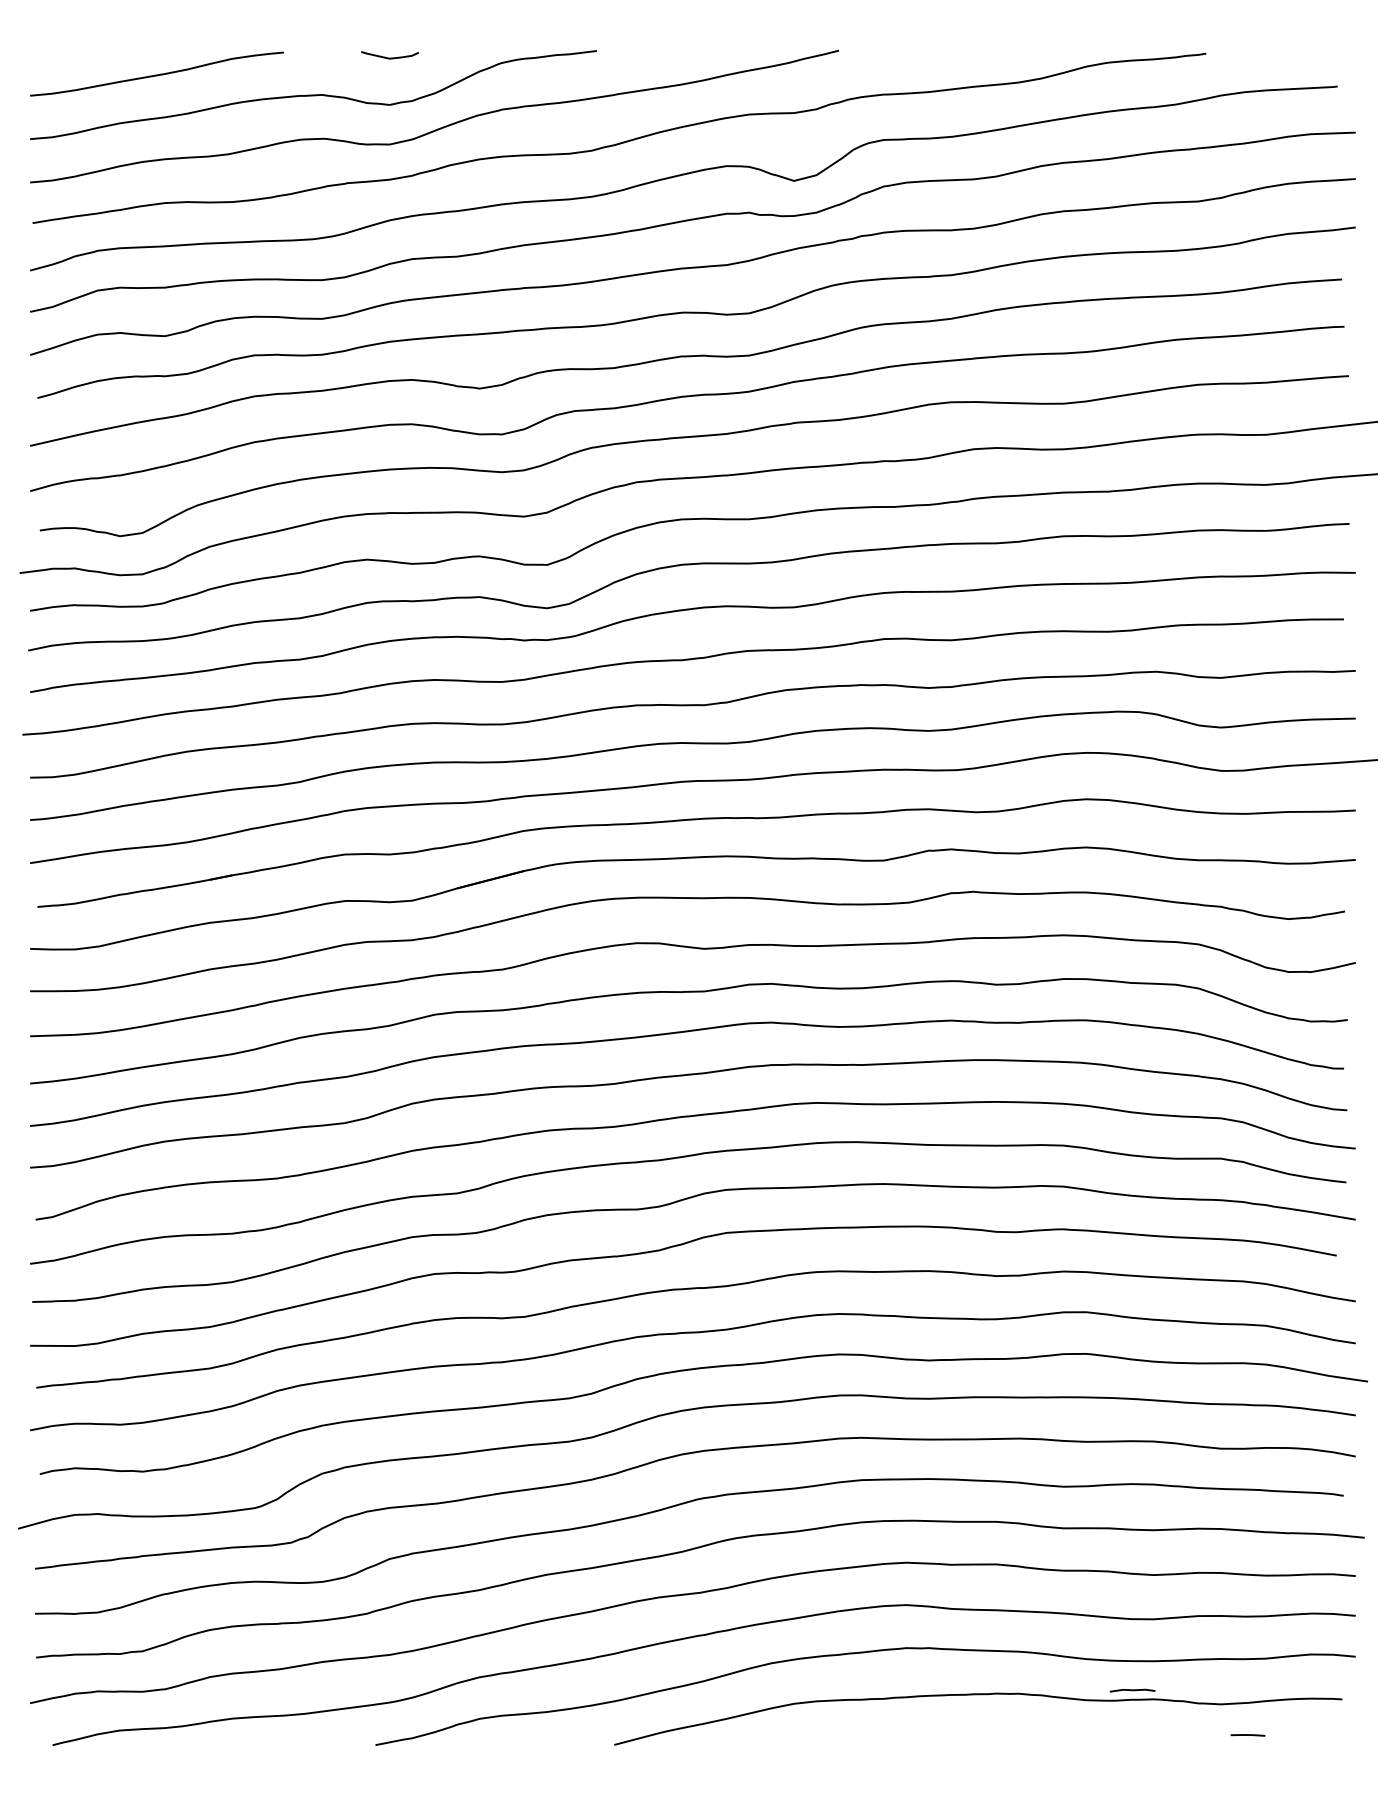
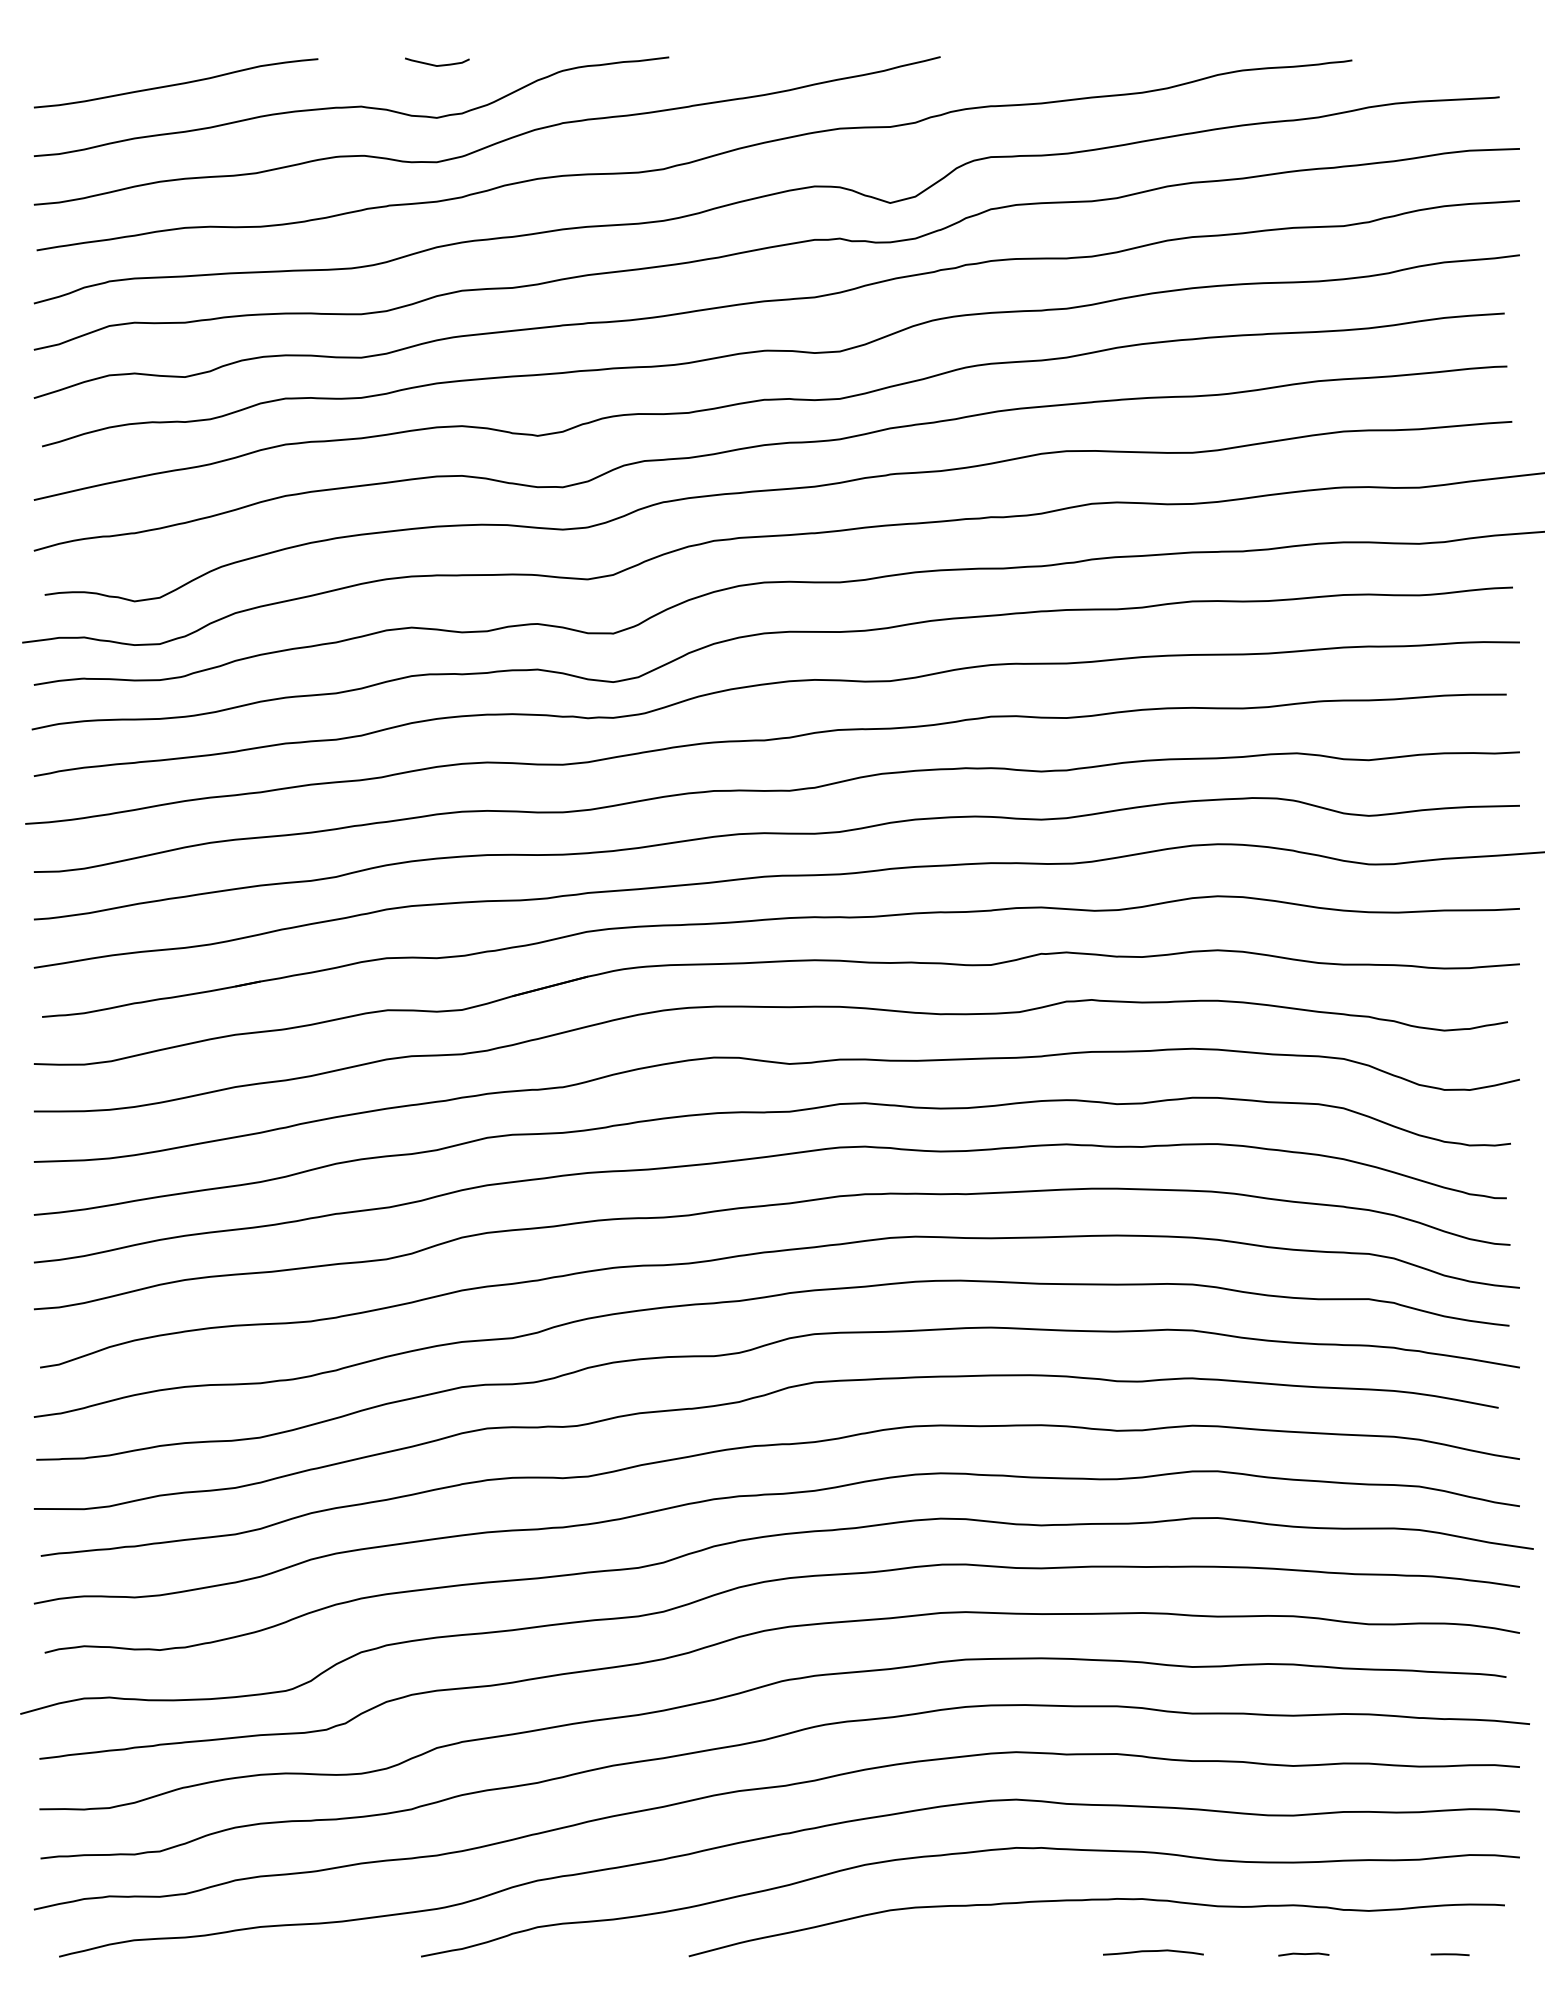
line: (1132, 1690) -> (1303, 1954), moved
line: (1247, 1735) -> (1449, 1954), moved
curve: (1028, 1740) -> (1153, 1951), added

